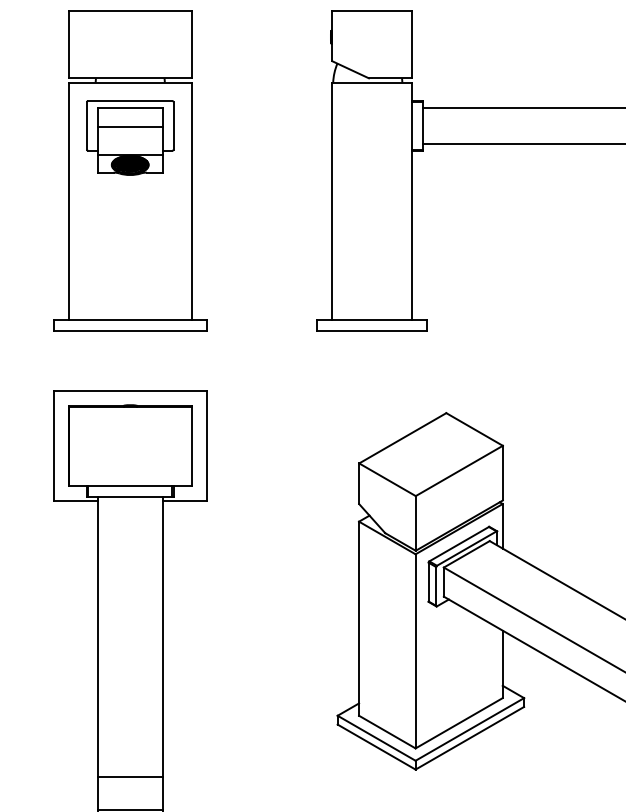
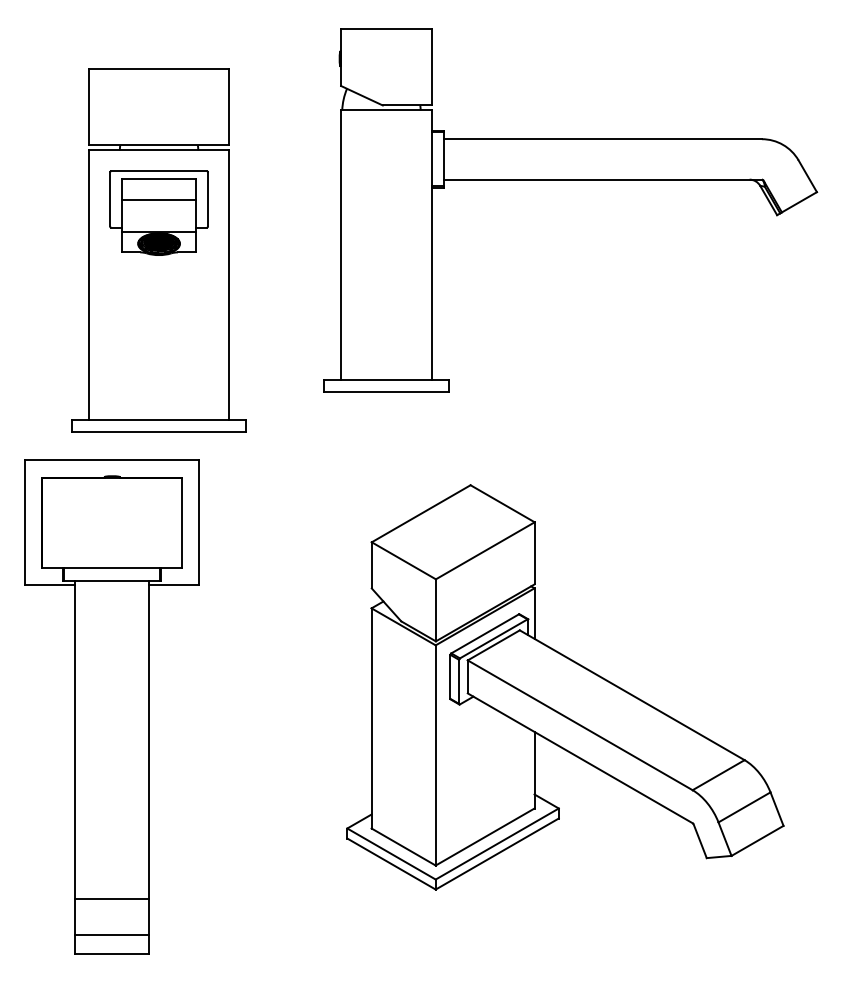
part: (129, 170) -> (158, 250), moved

